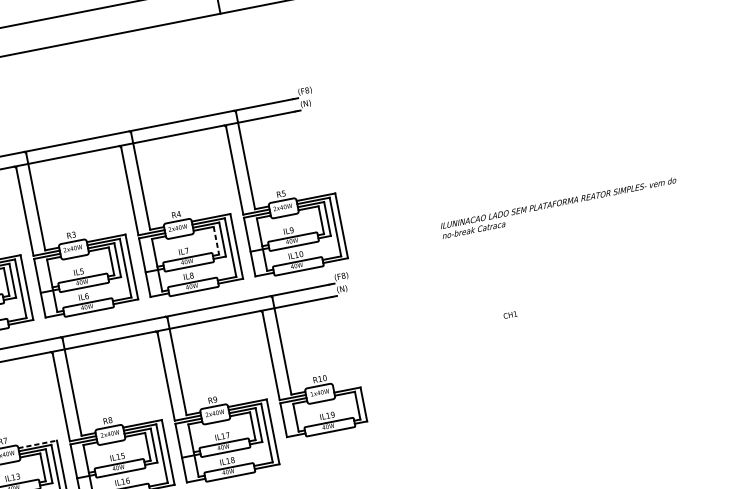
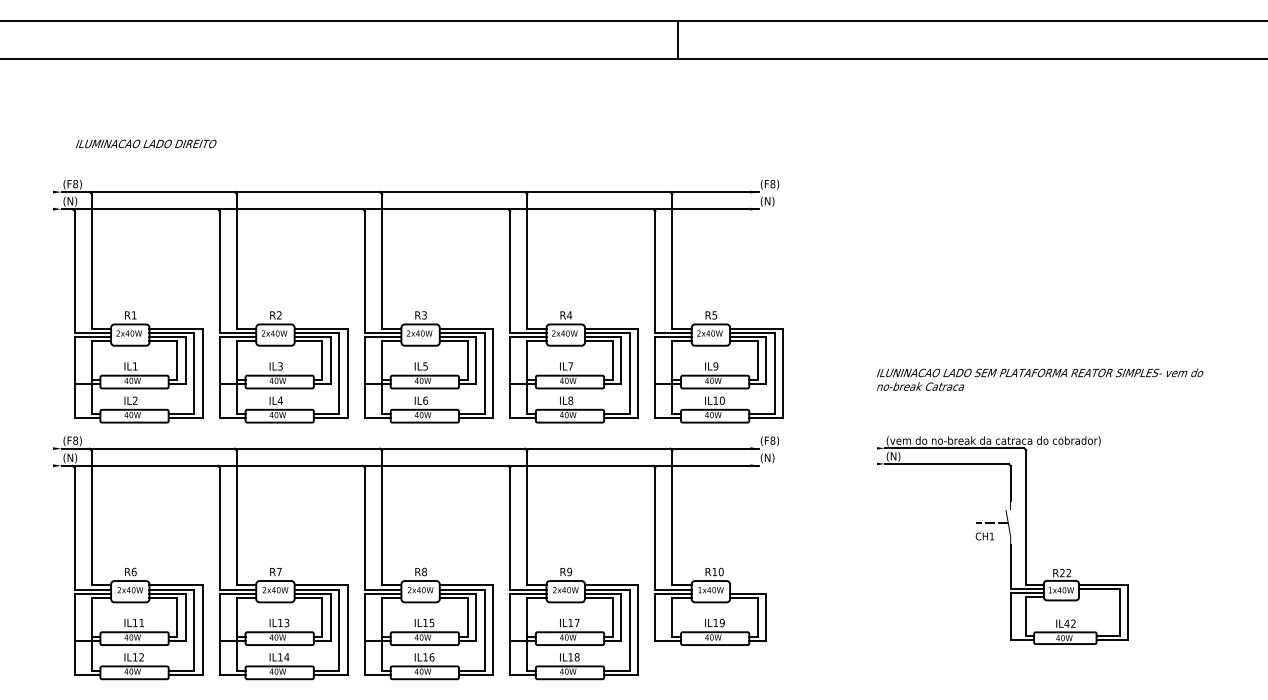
text: (558, 207) -> (1039, 379), moved
line: (216, 241) -> (612, 361), dashed -> solid
part: (529, 314) -> (1010, 540), added
line: (37, 444) -> (321, 585), dashed -> solid

